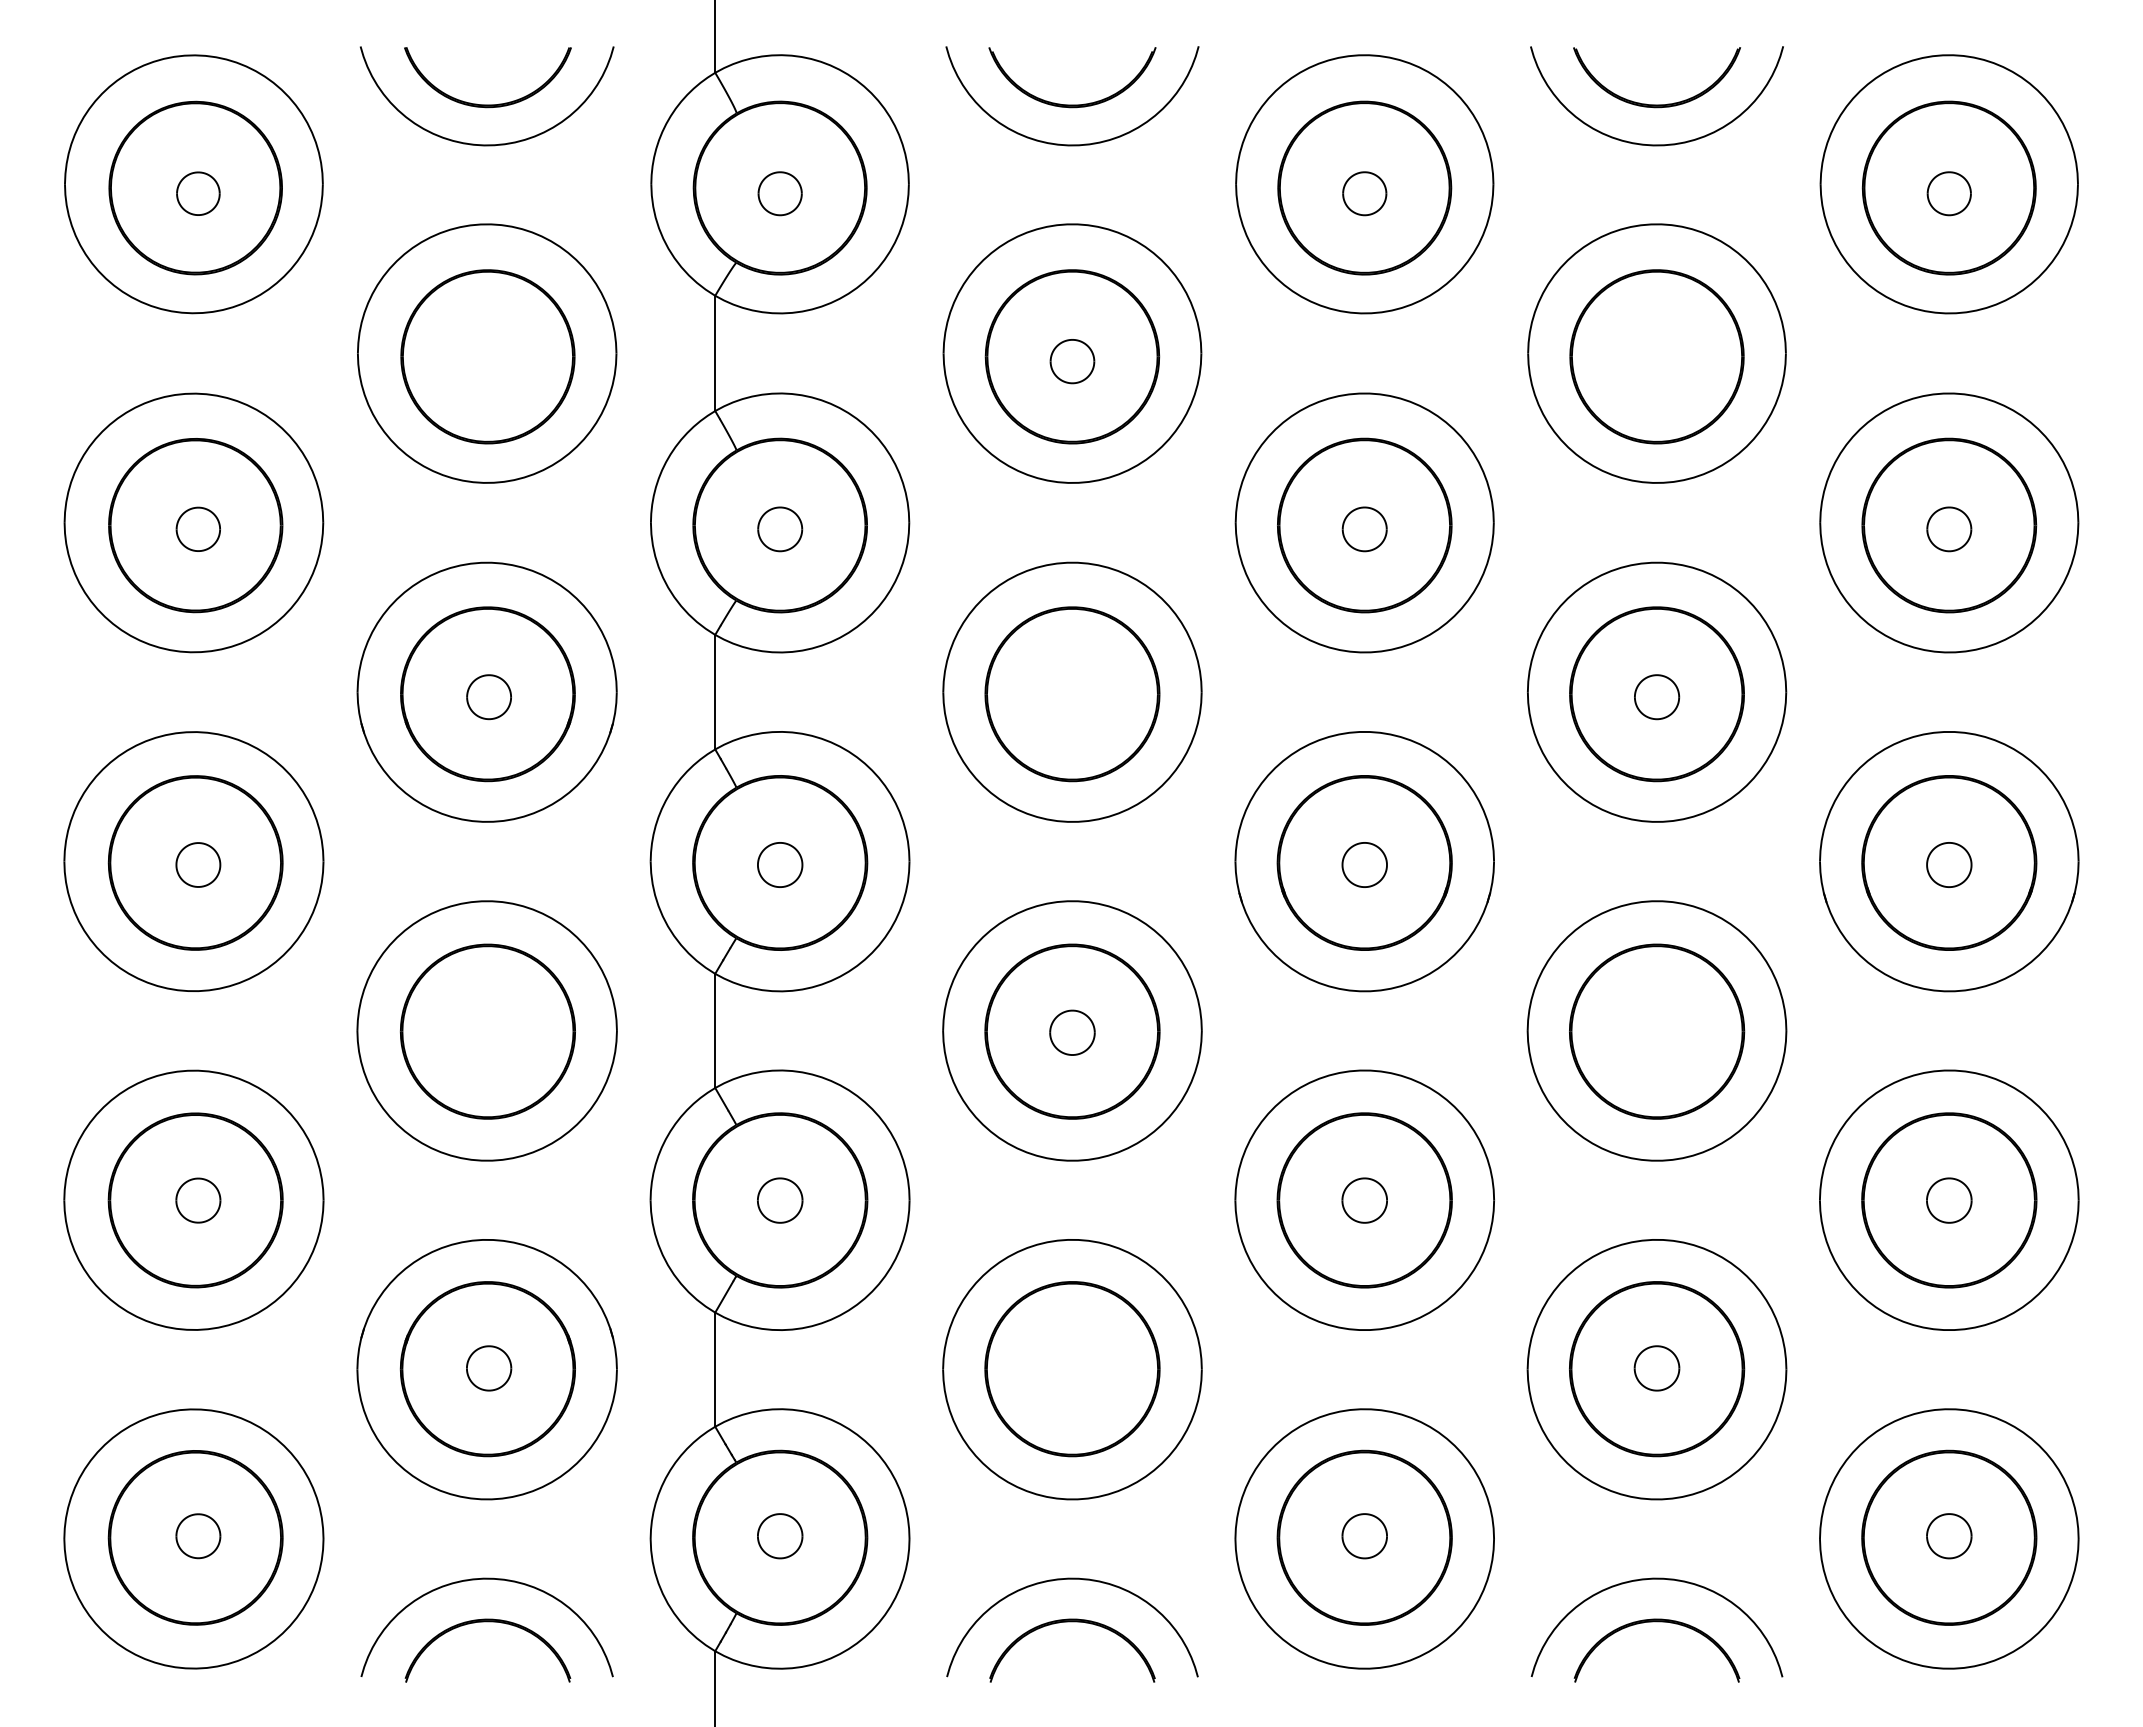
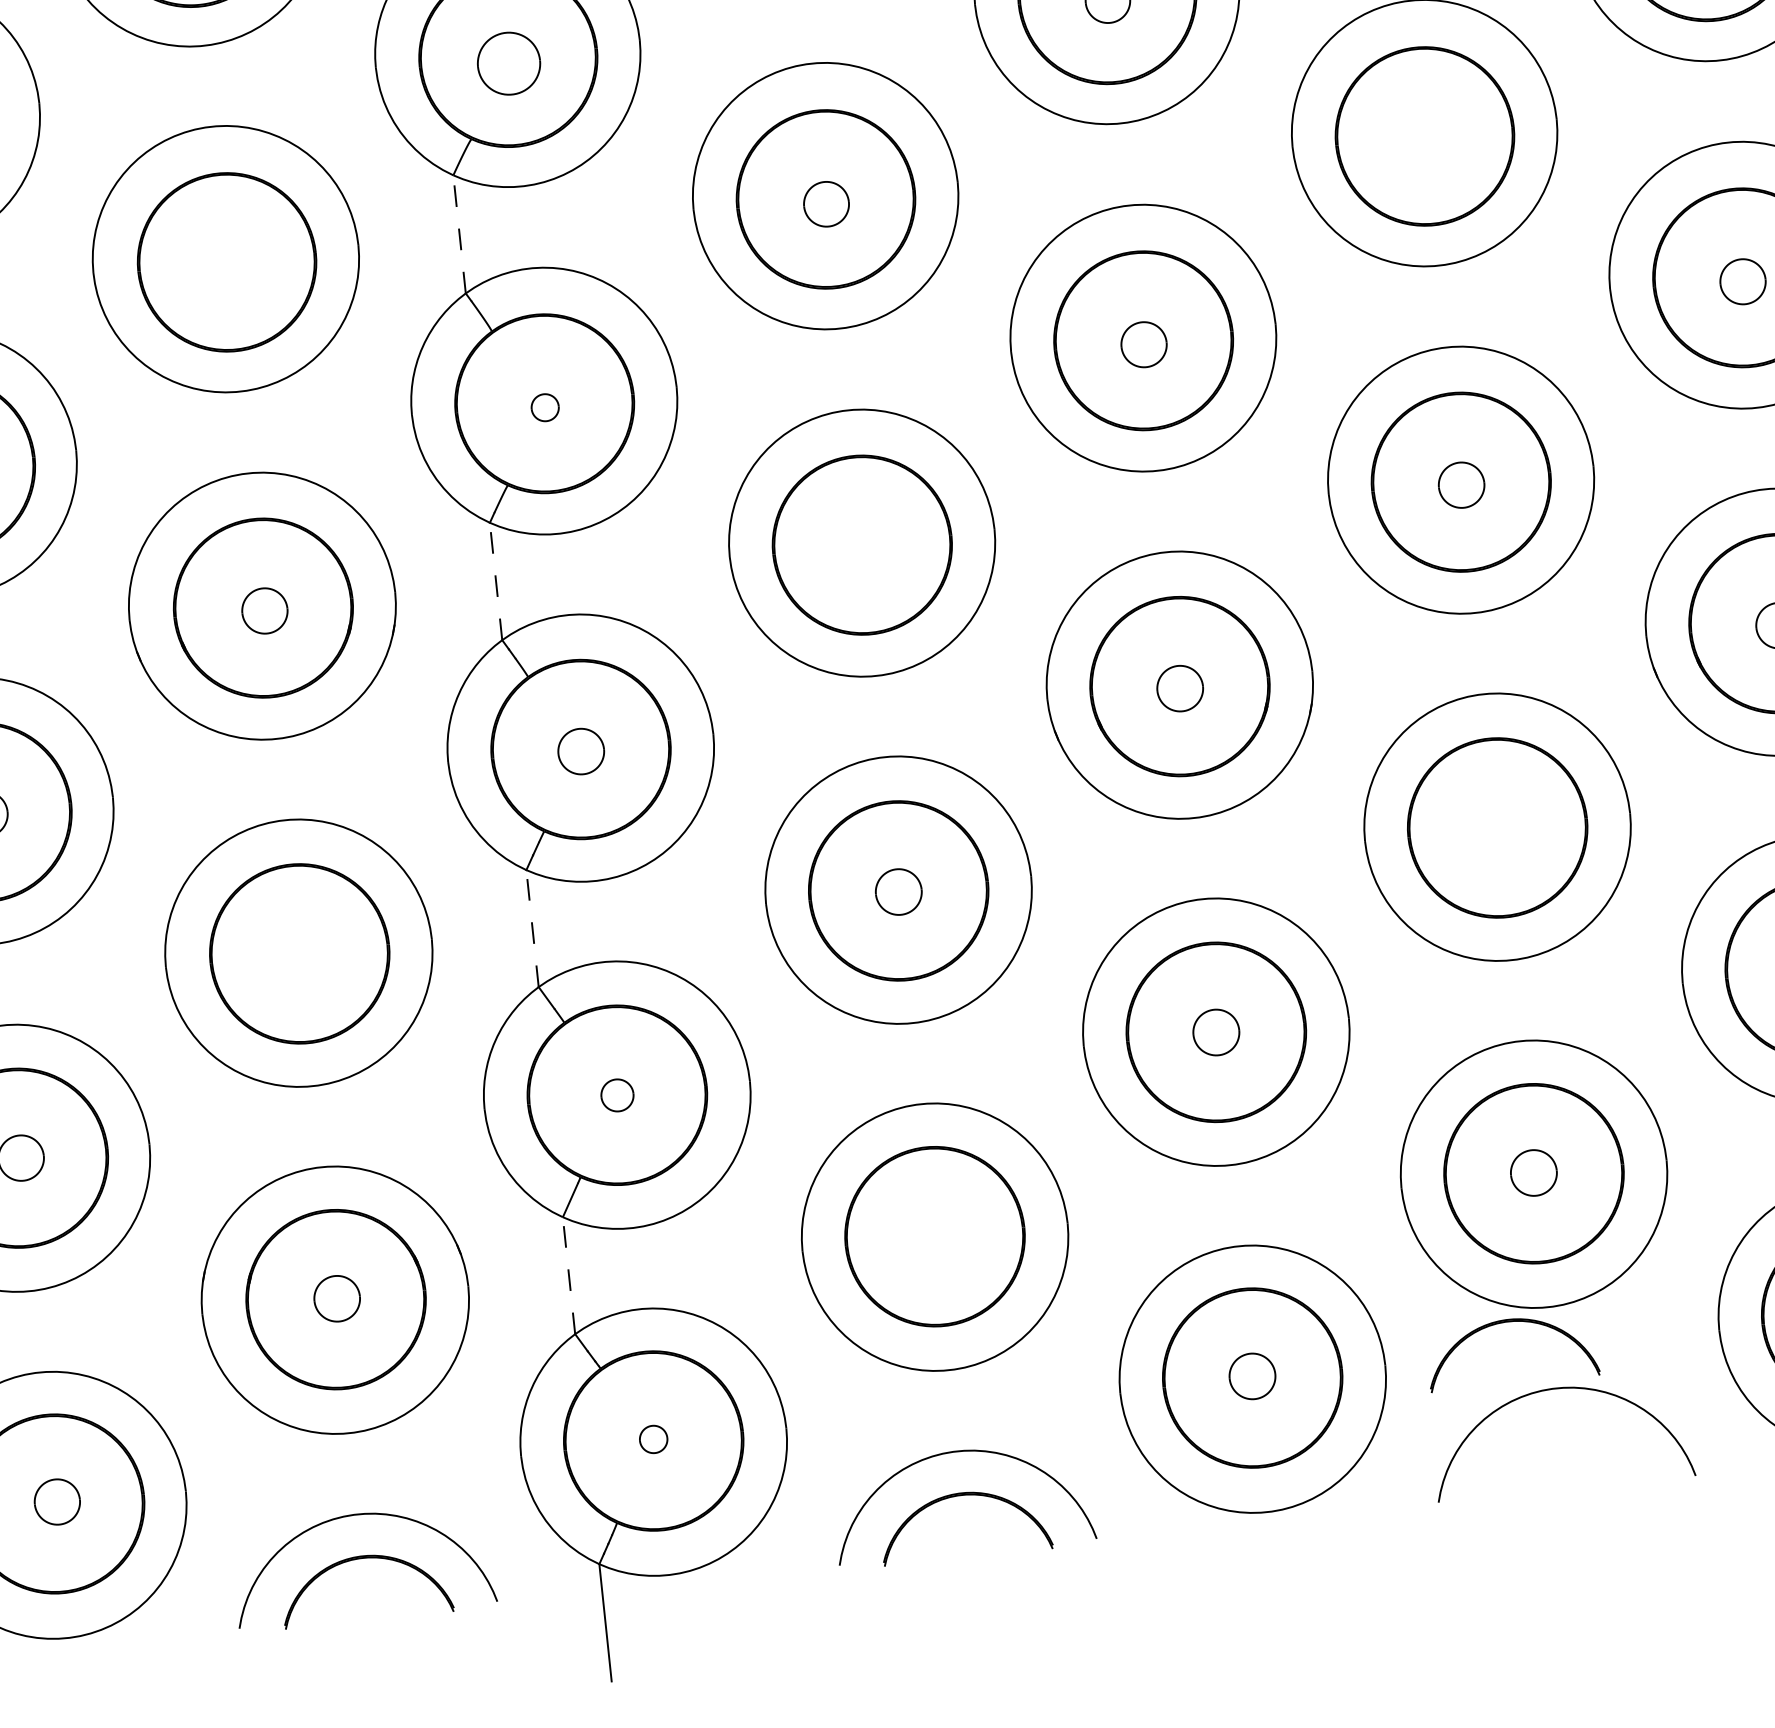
part: (779, 193) -> (508, 63), size x1.4
line: (715, 353) -> (459, 234), solid -> dashed
part: (780, 529) -> (545, 407), size x0.6
line: (715, 691) -> (496, 580), solid -> dashed
line: (715, 1030) -> (532, 928), solid -> dashed
part: (780, 1200) -> (617, 1095), size x0.7
line: (715, 1369) -> (569, 1275), solid -> dashed
part: (780, 1536) -> (653, 1439), size x0.6
part: (1656, 1622) -> (1508, 1322), moved

